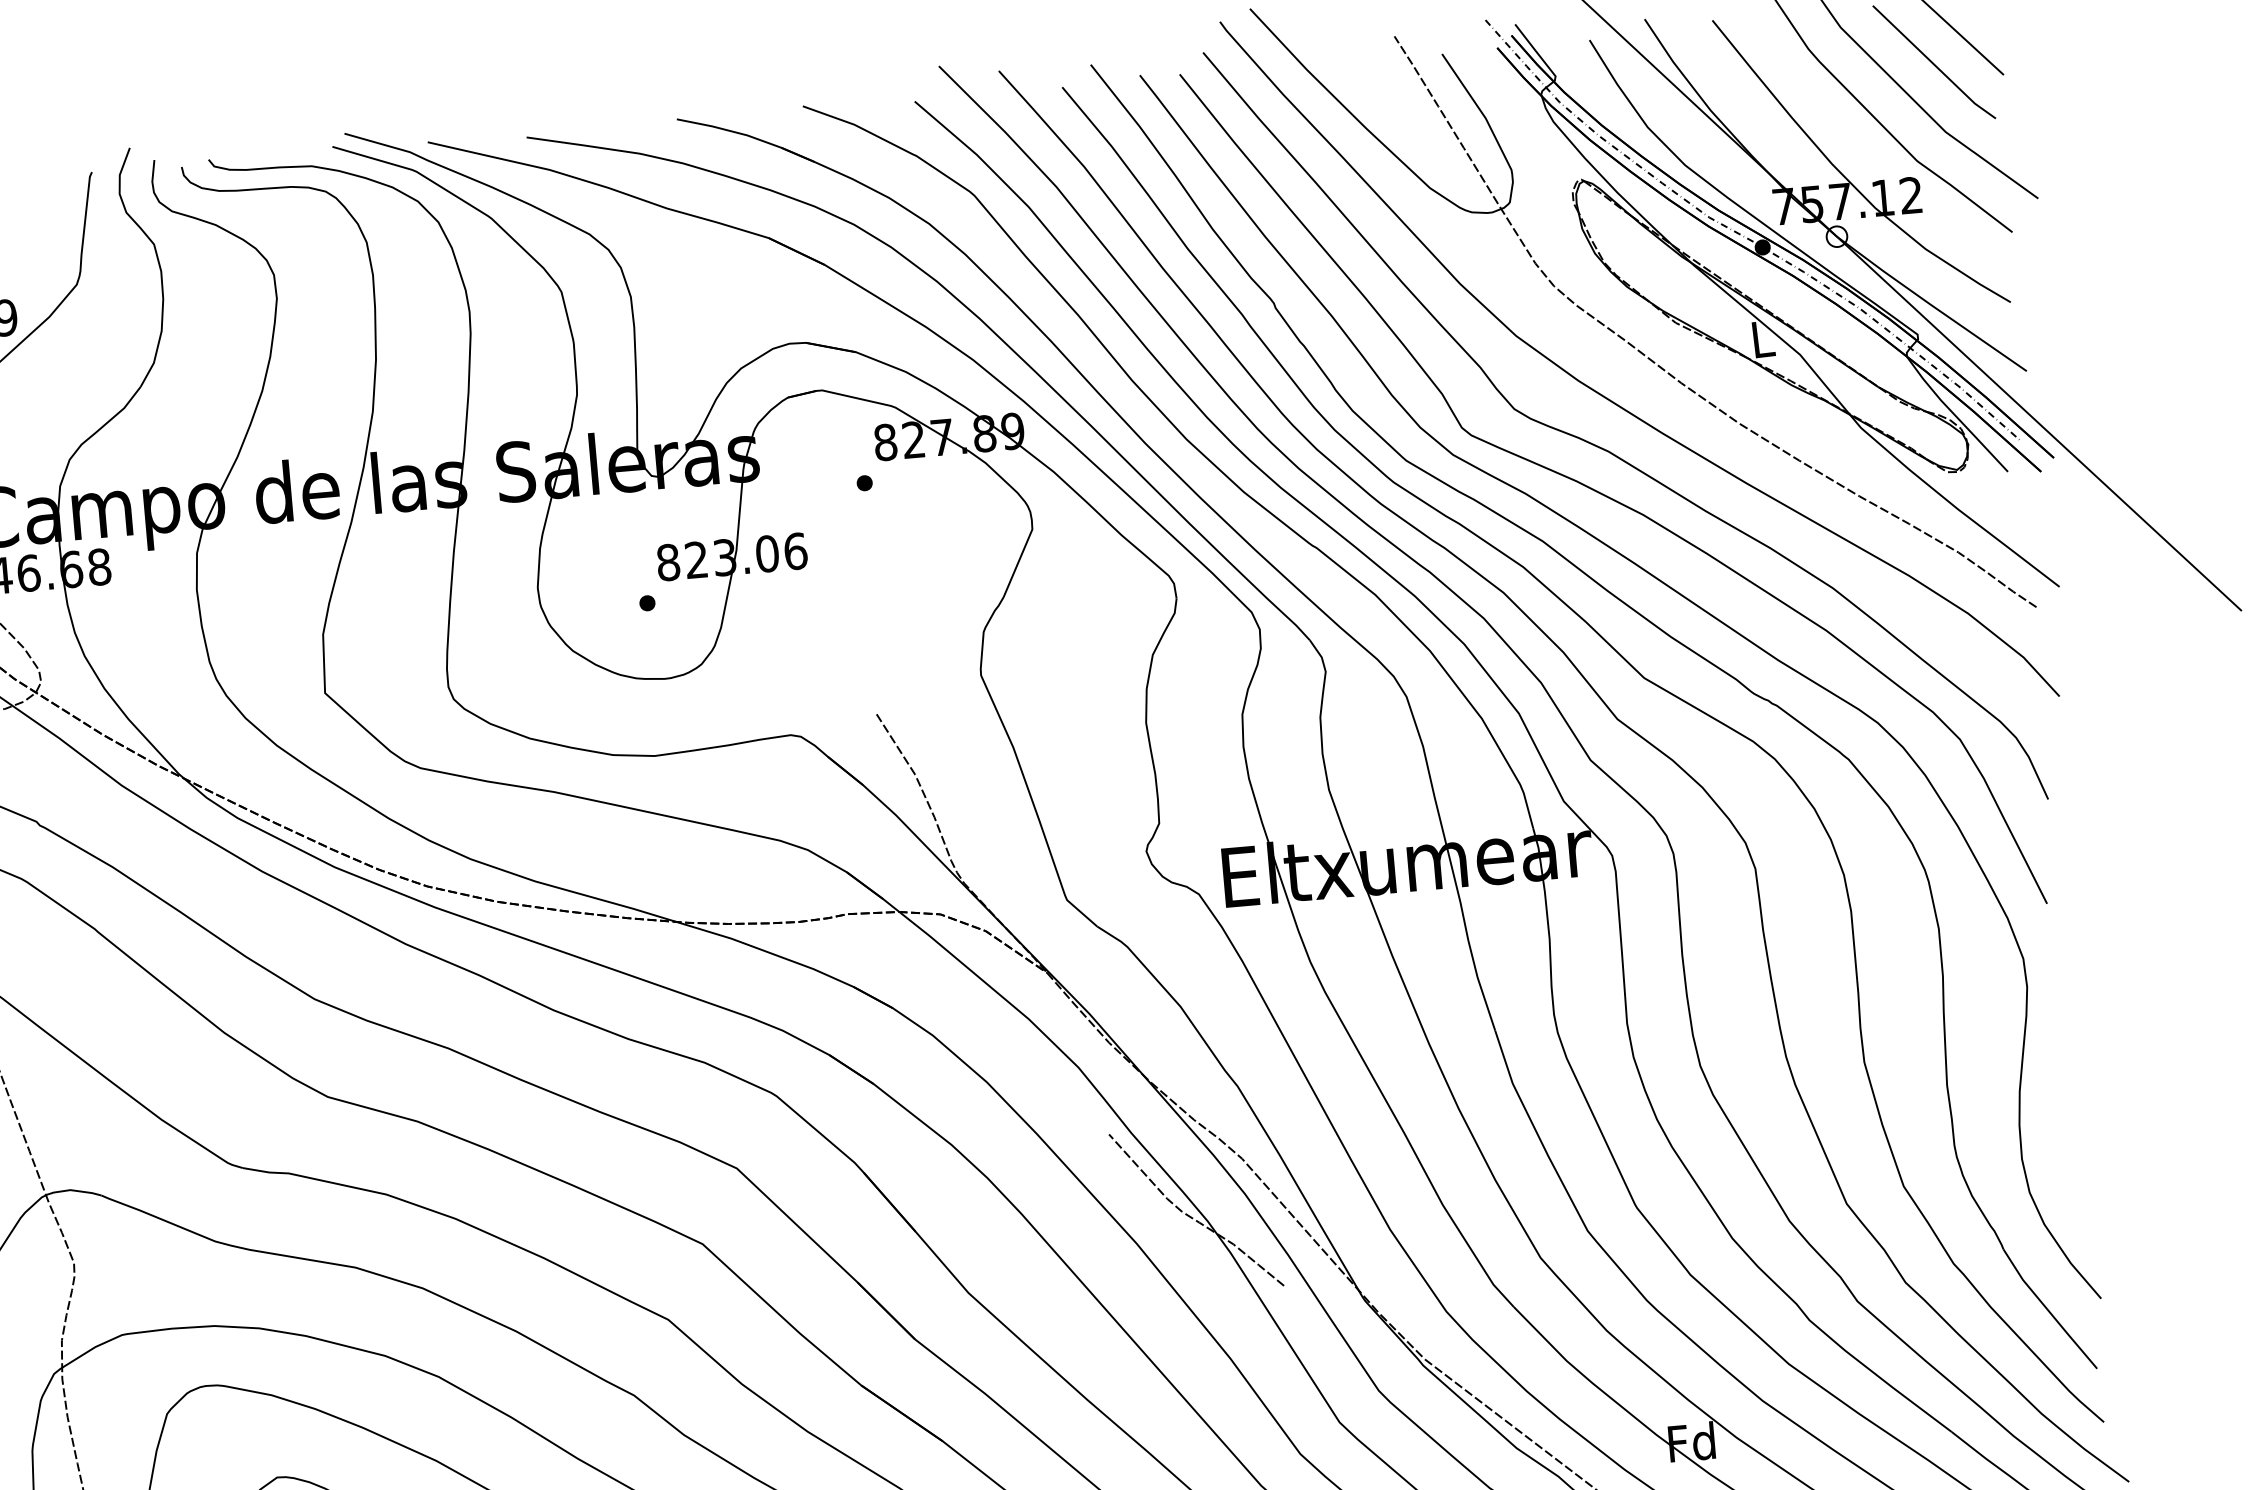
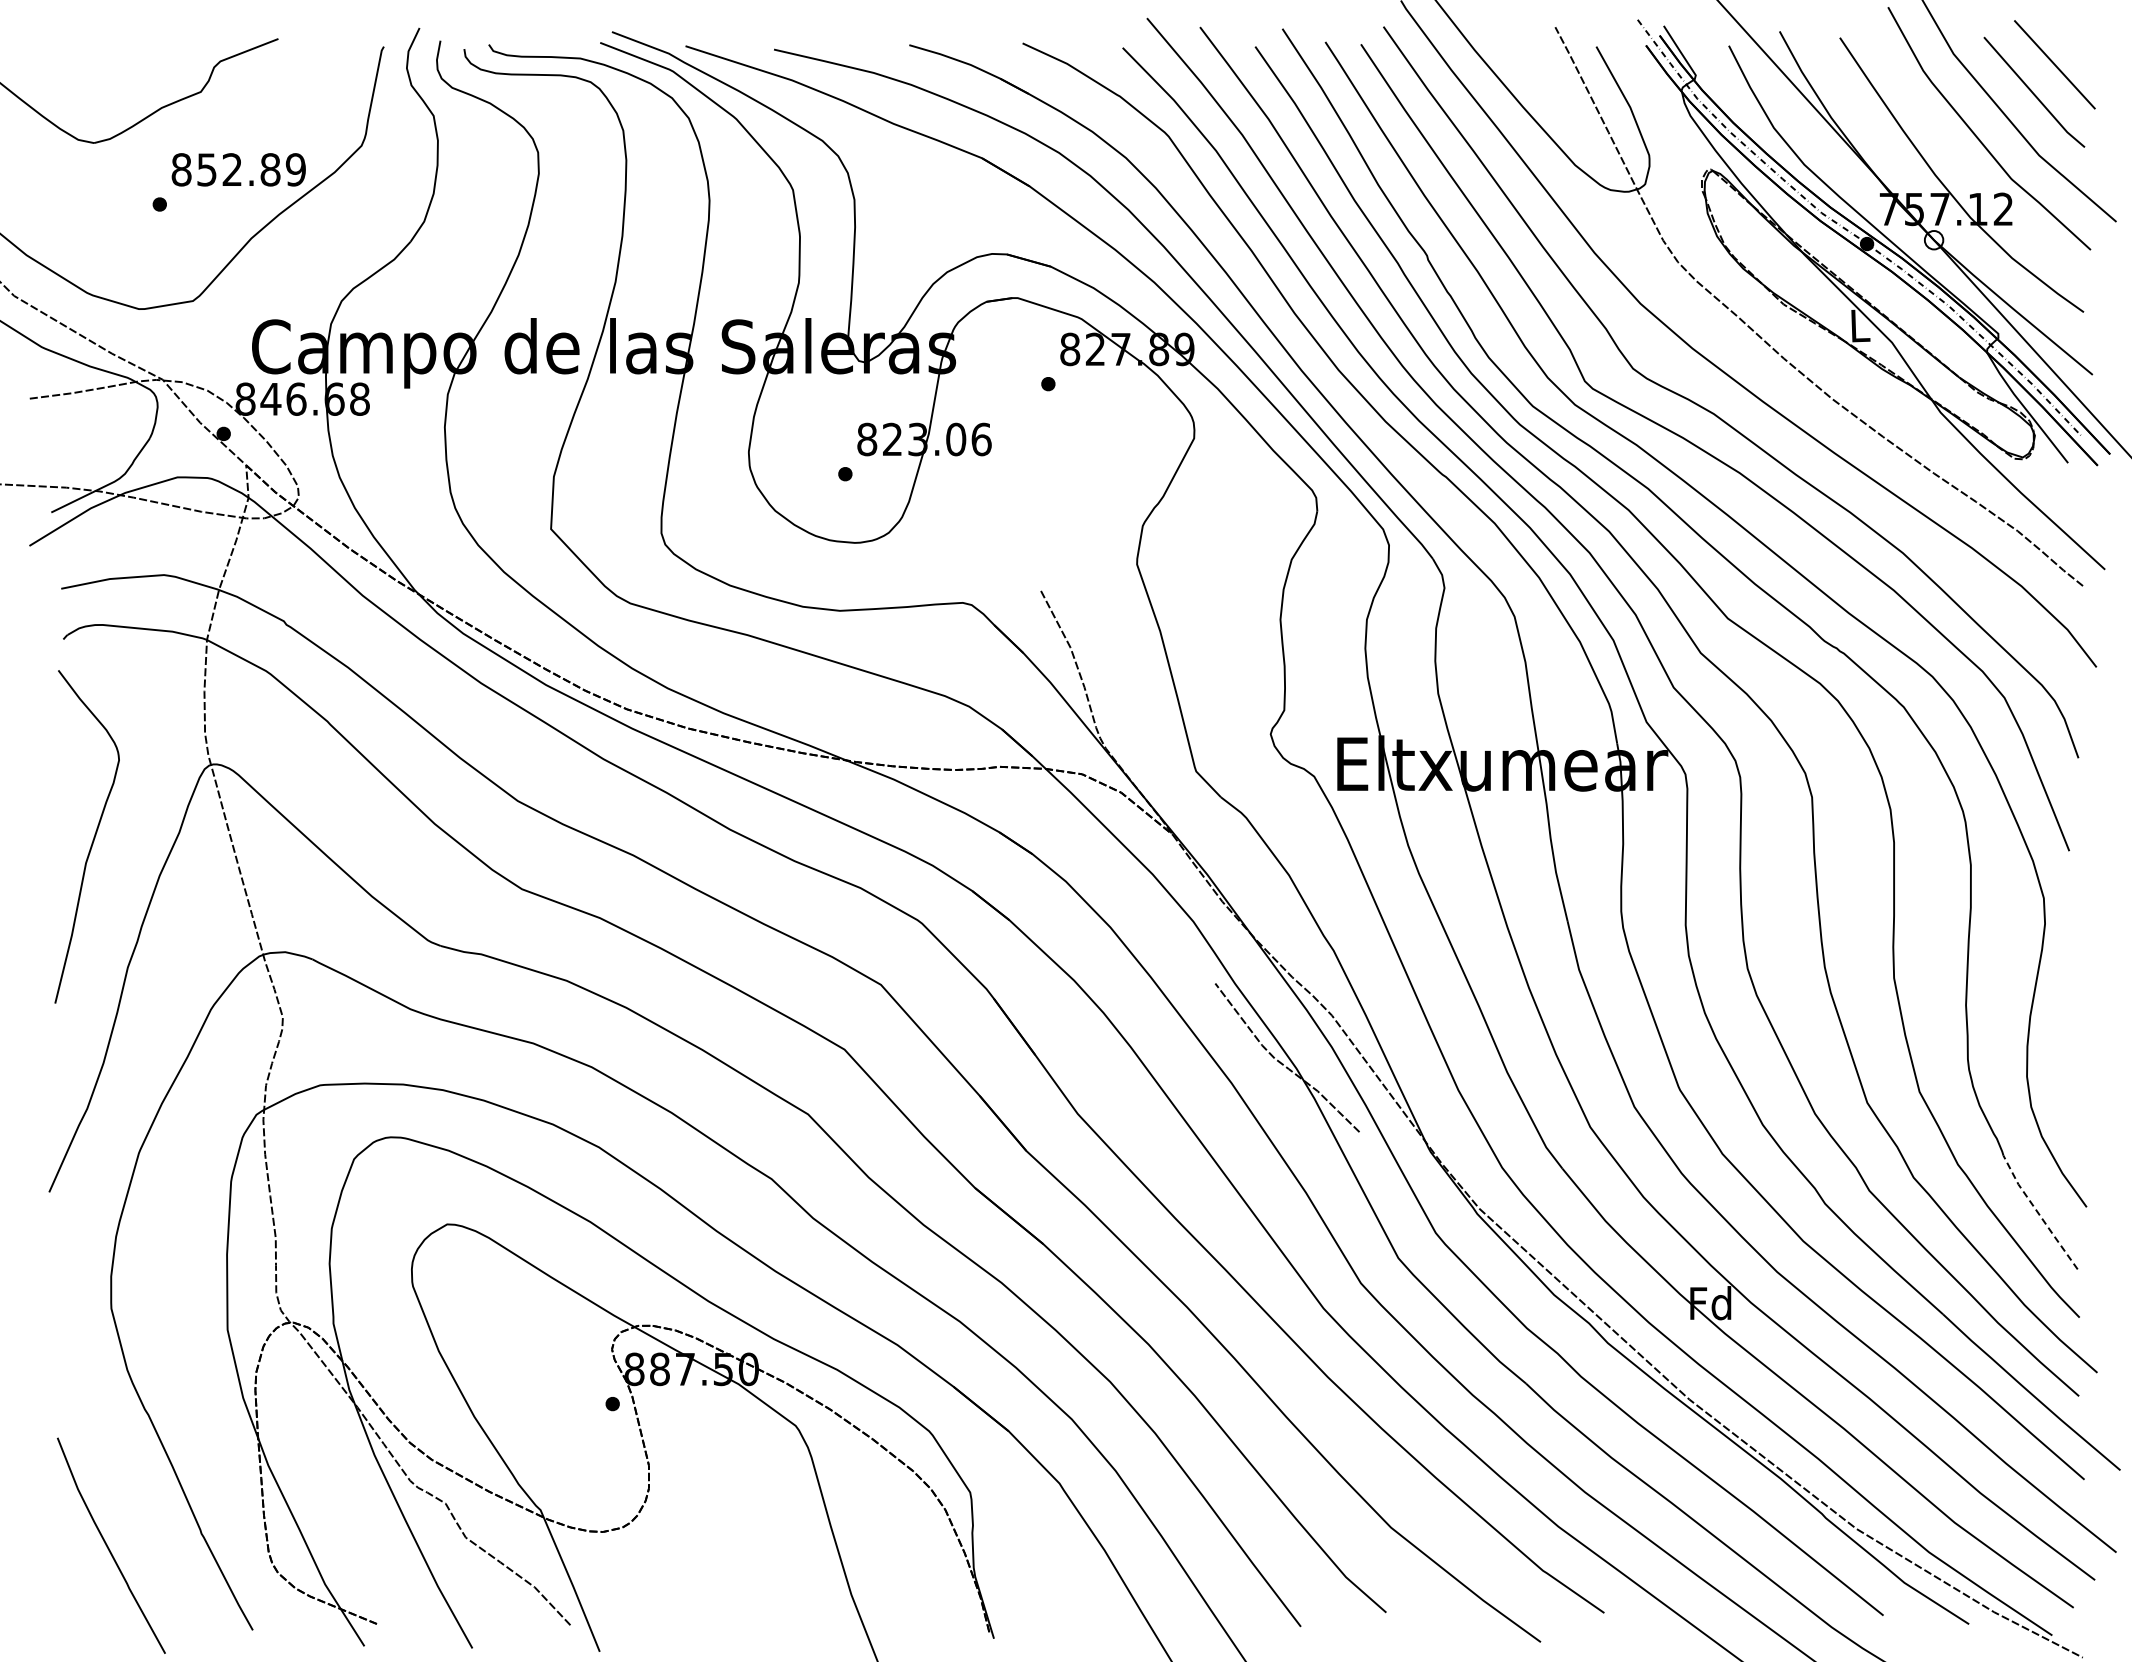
line: (2048, 1310) -> (2038, 1213), solid -> dashed

